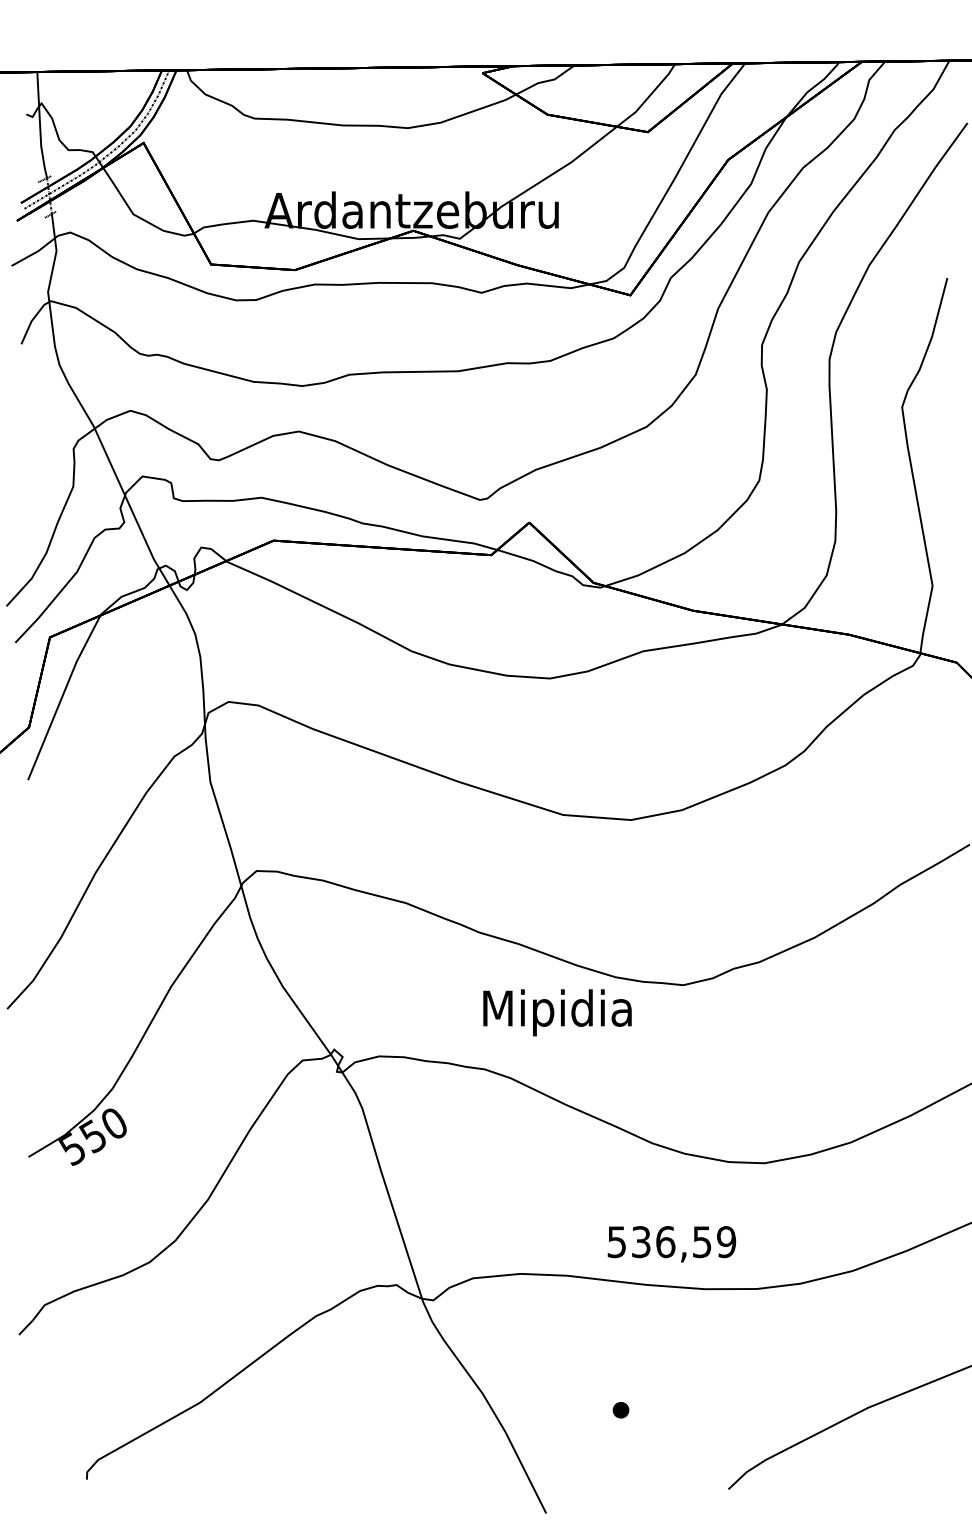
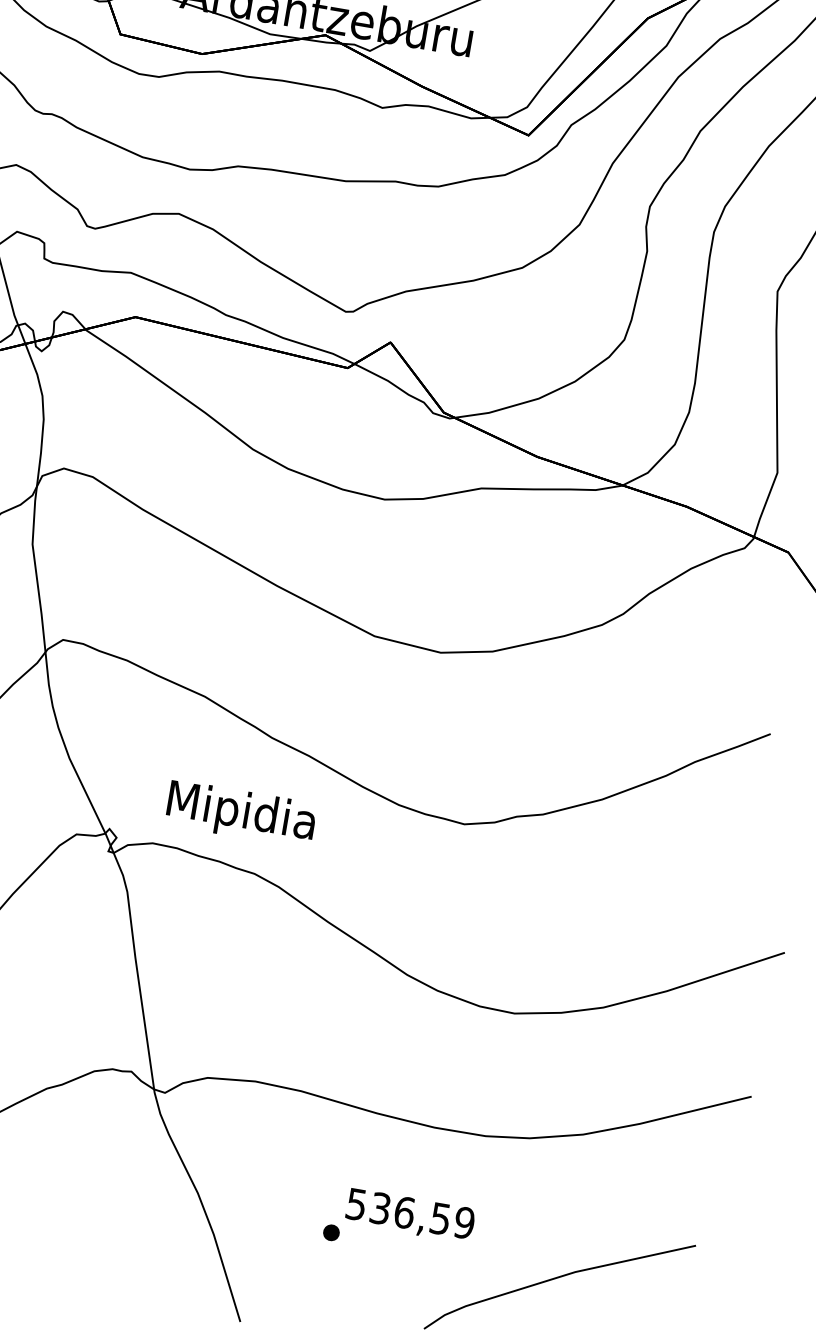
text: (557, 1012) -> (241, 813), moved
text: (671, 1244) -> (409, 1216), moved

